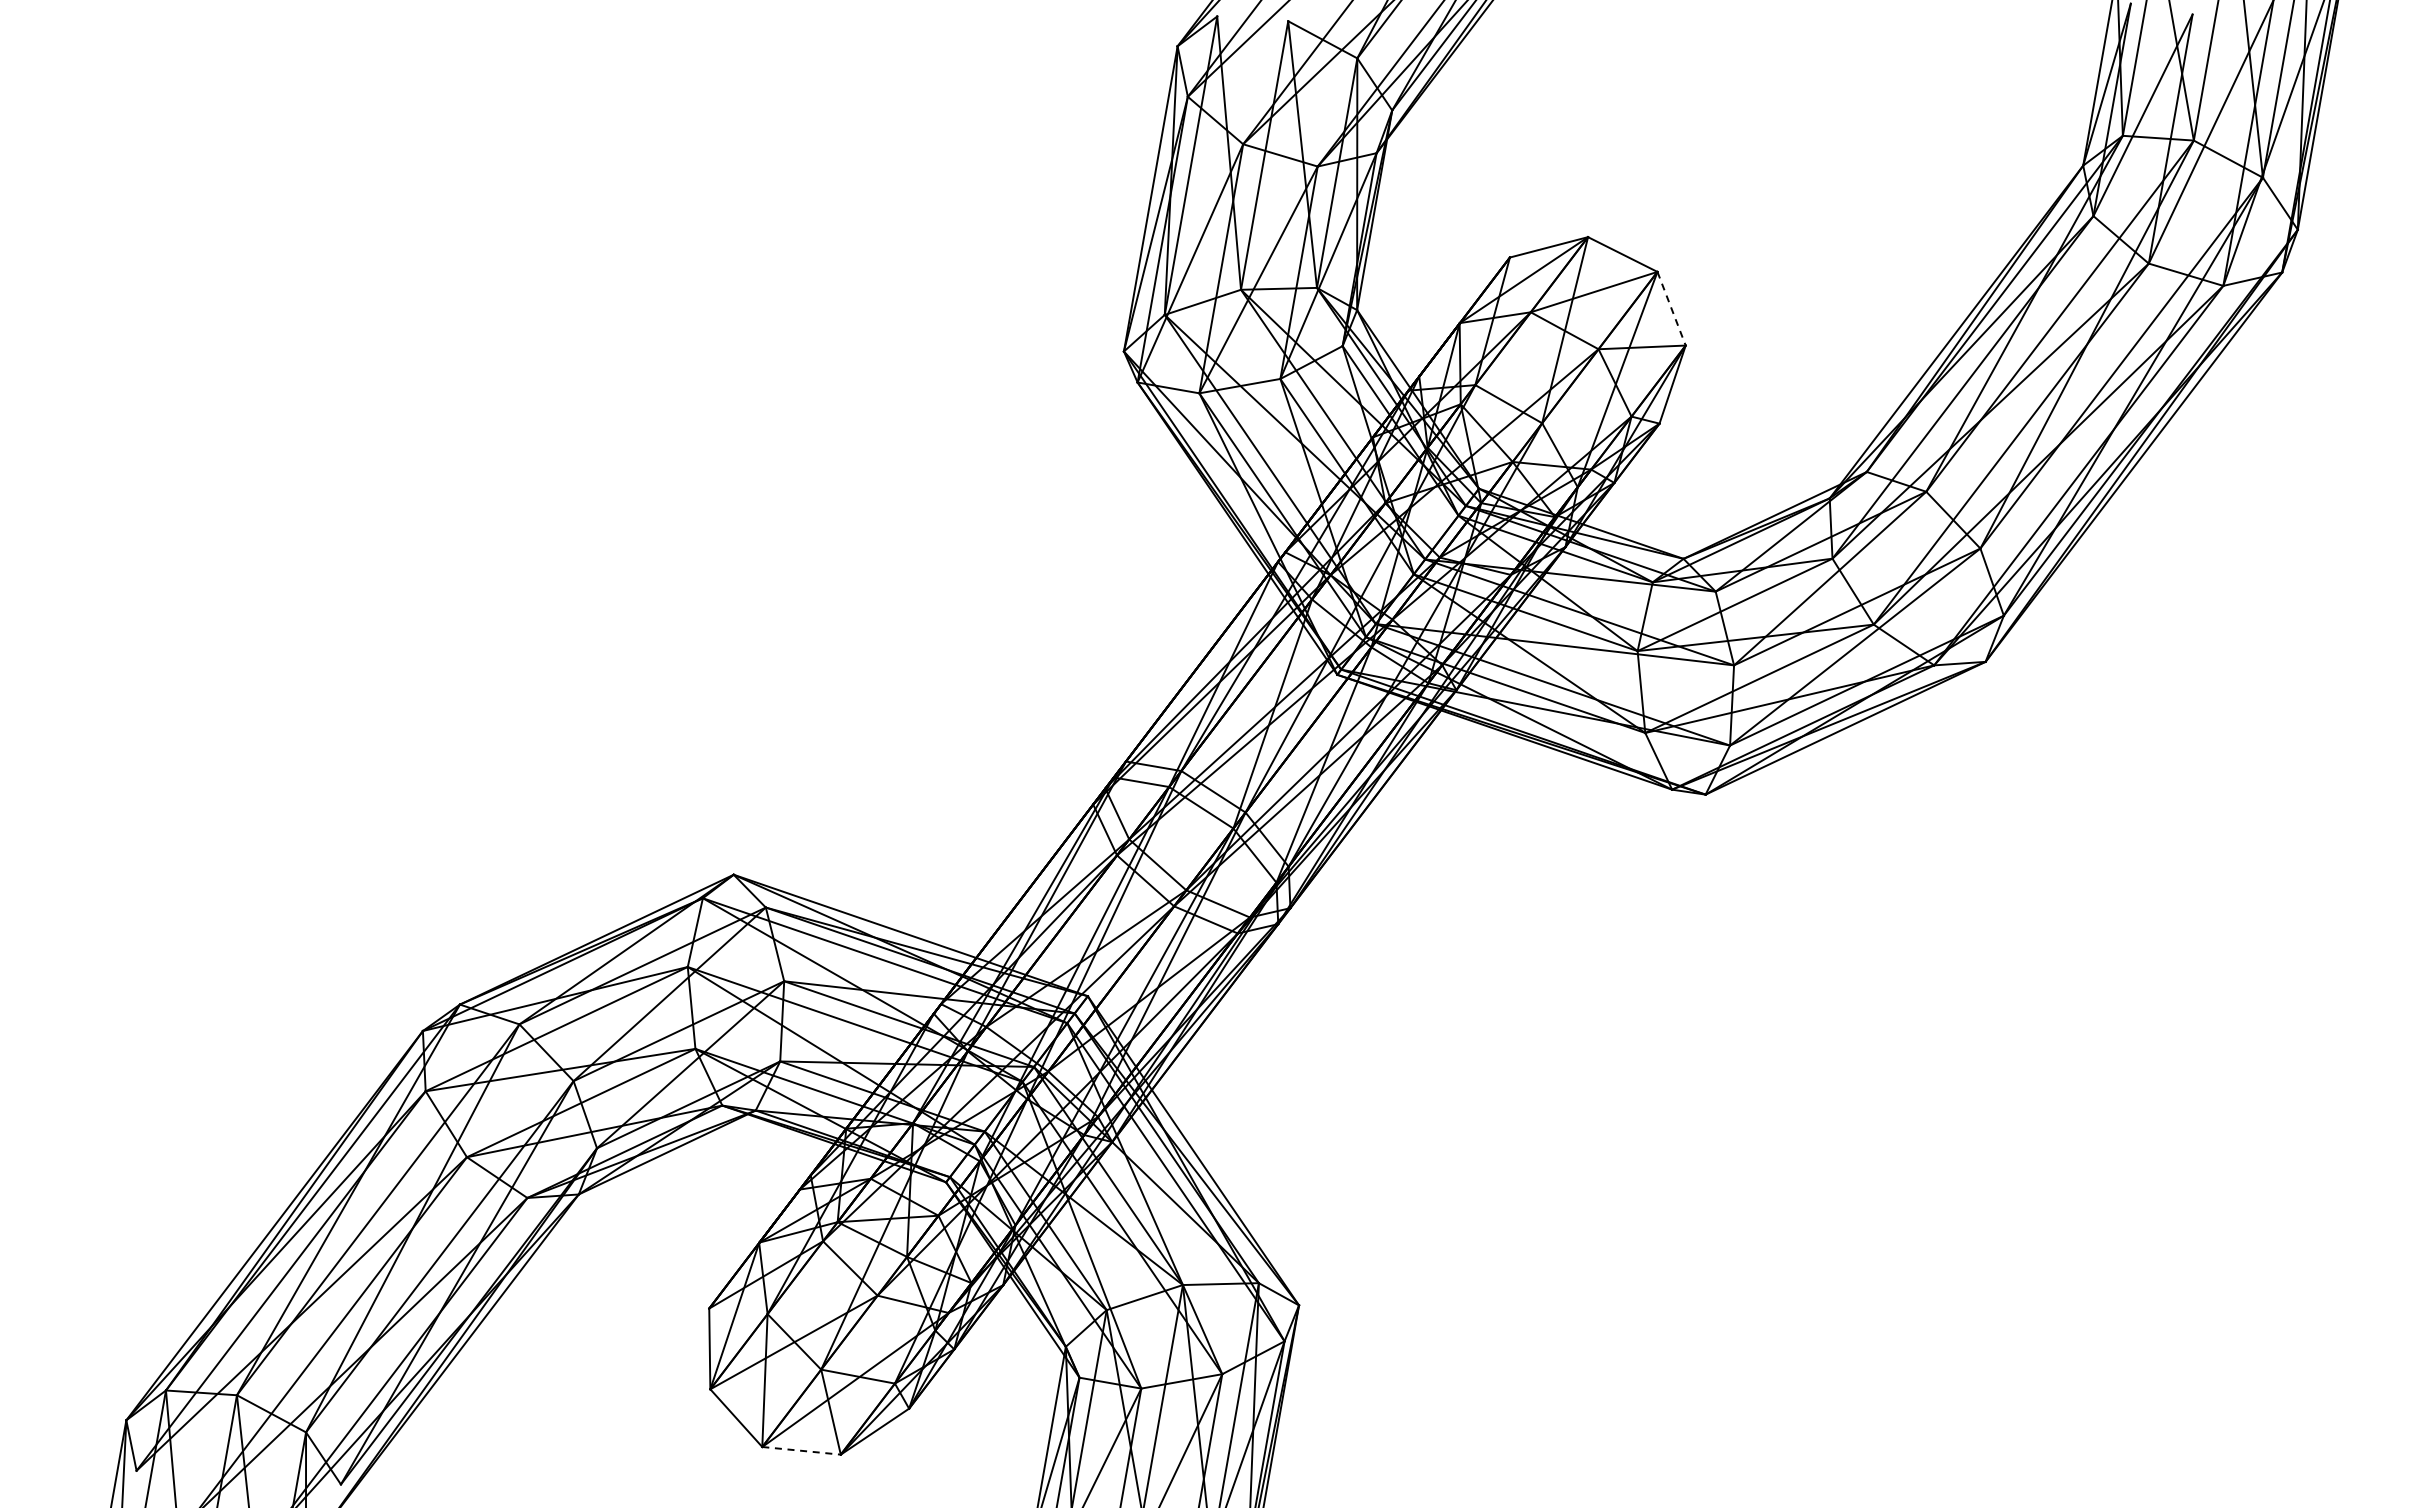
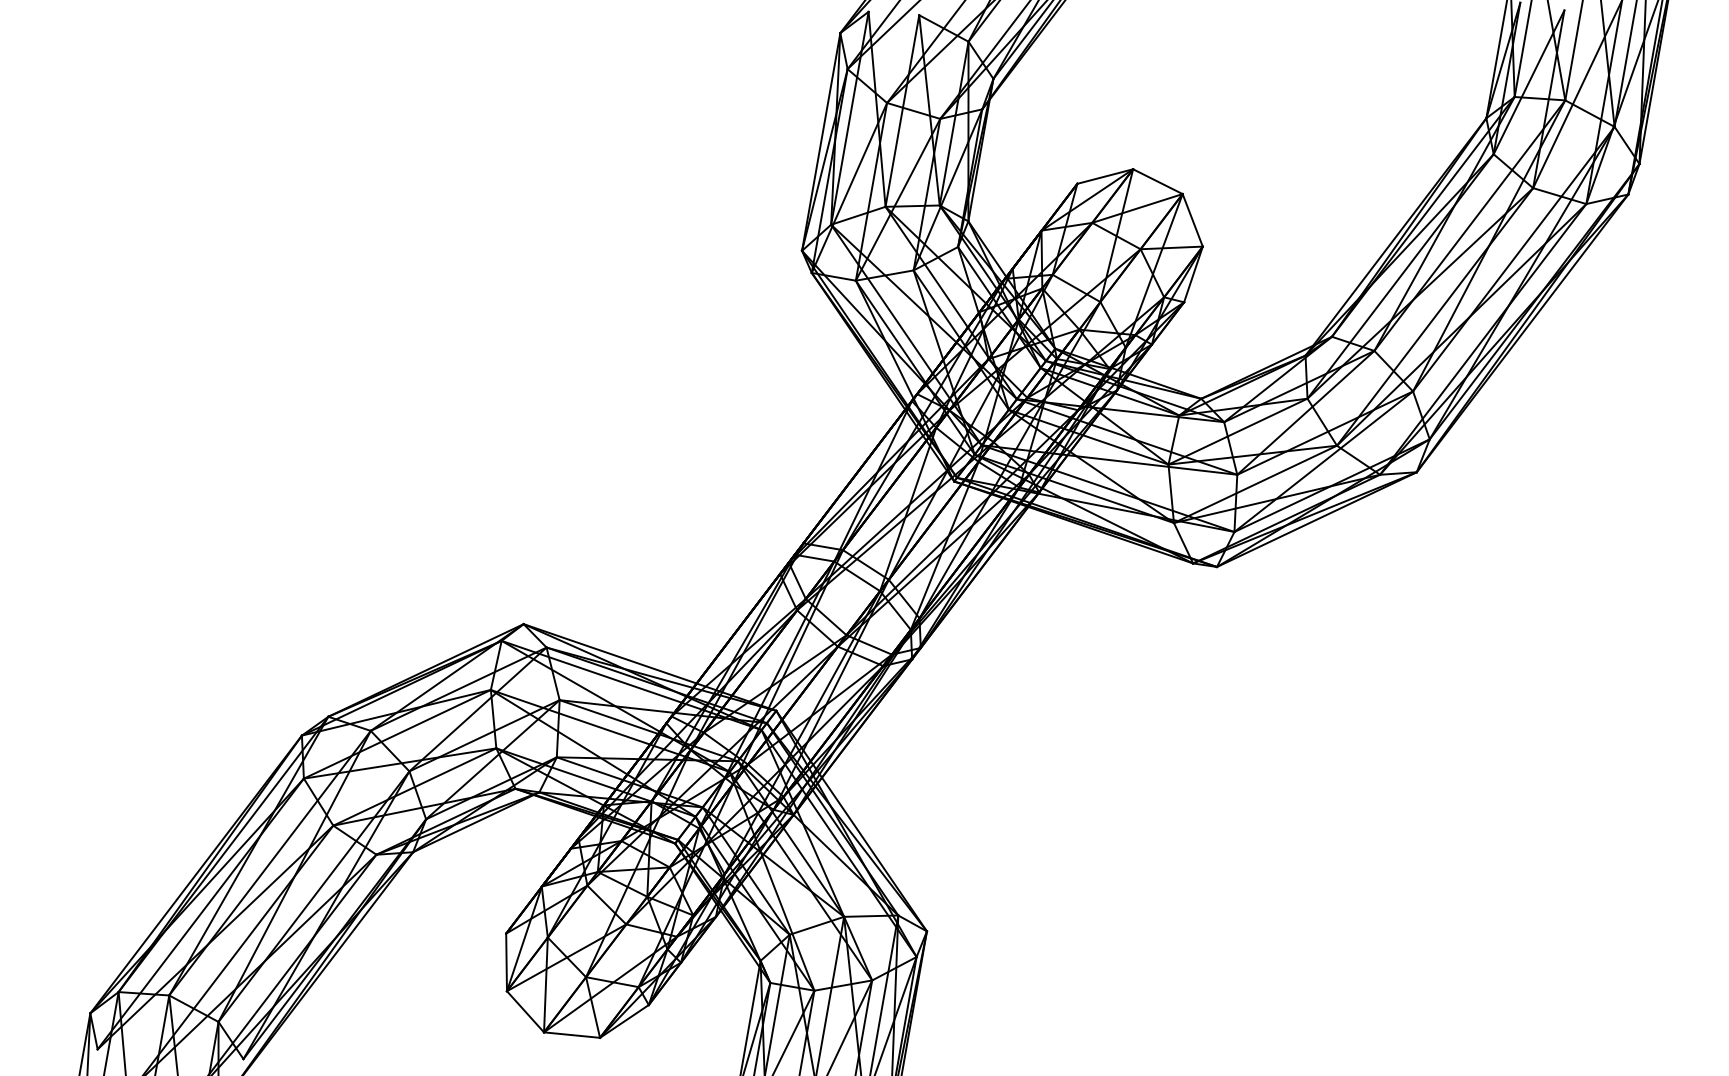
line: (1671, 309) -> (1192, 220), dashed -> solid
line: (802, 1450) -> (572, 1034), dashed -> solid

